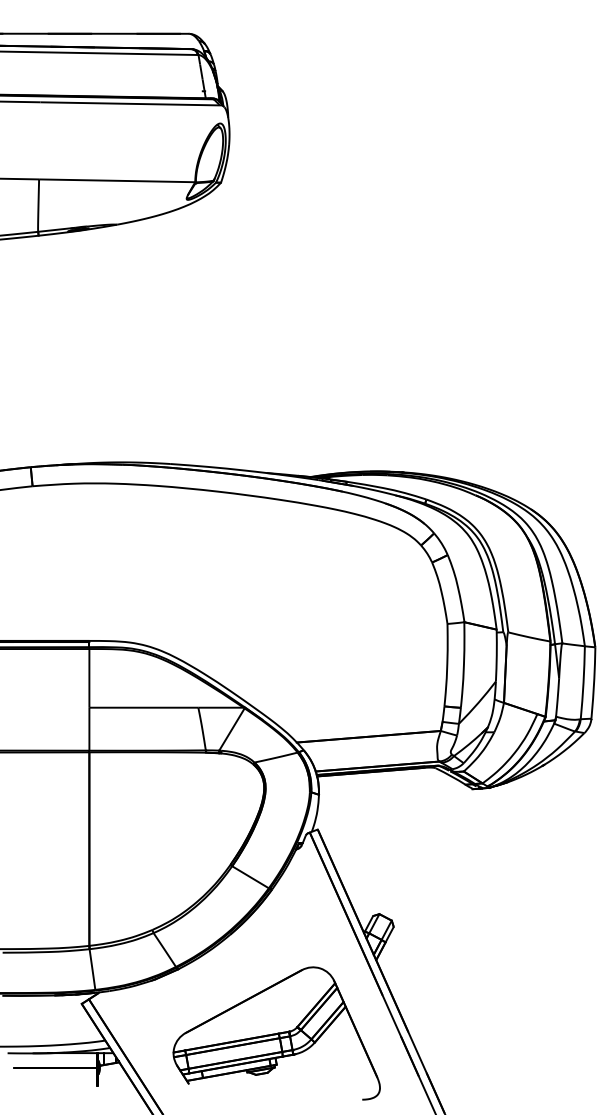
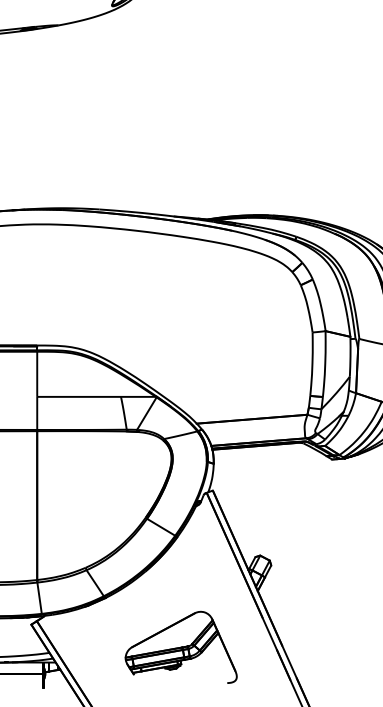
part: (276, 1033) -> (181, 647), size x0.7

